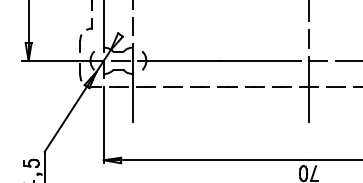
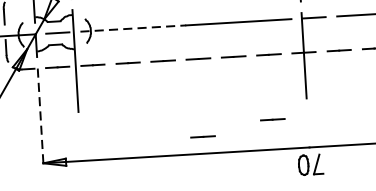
line: (178, 60) -> (132, 28), solid -> dashed
line: (103, 125) -> (40, 118), solid -> dashed
line: (281, 136) -> (272, 118), added
line: (227, 146) -> (202, 135), added

